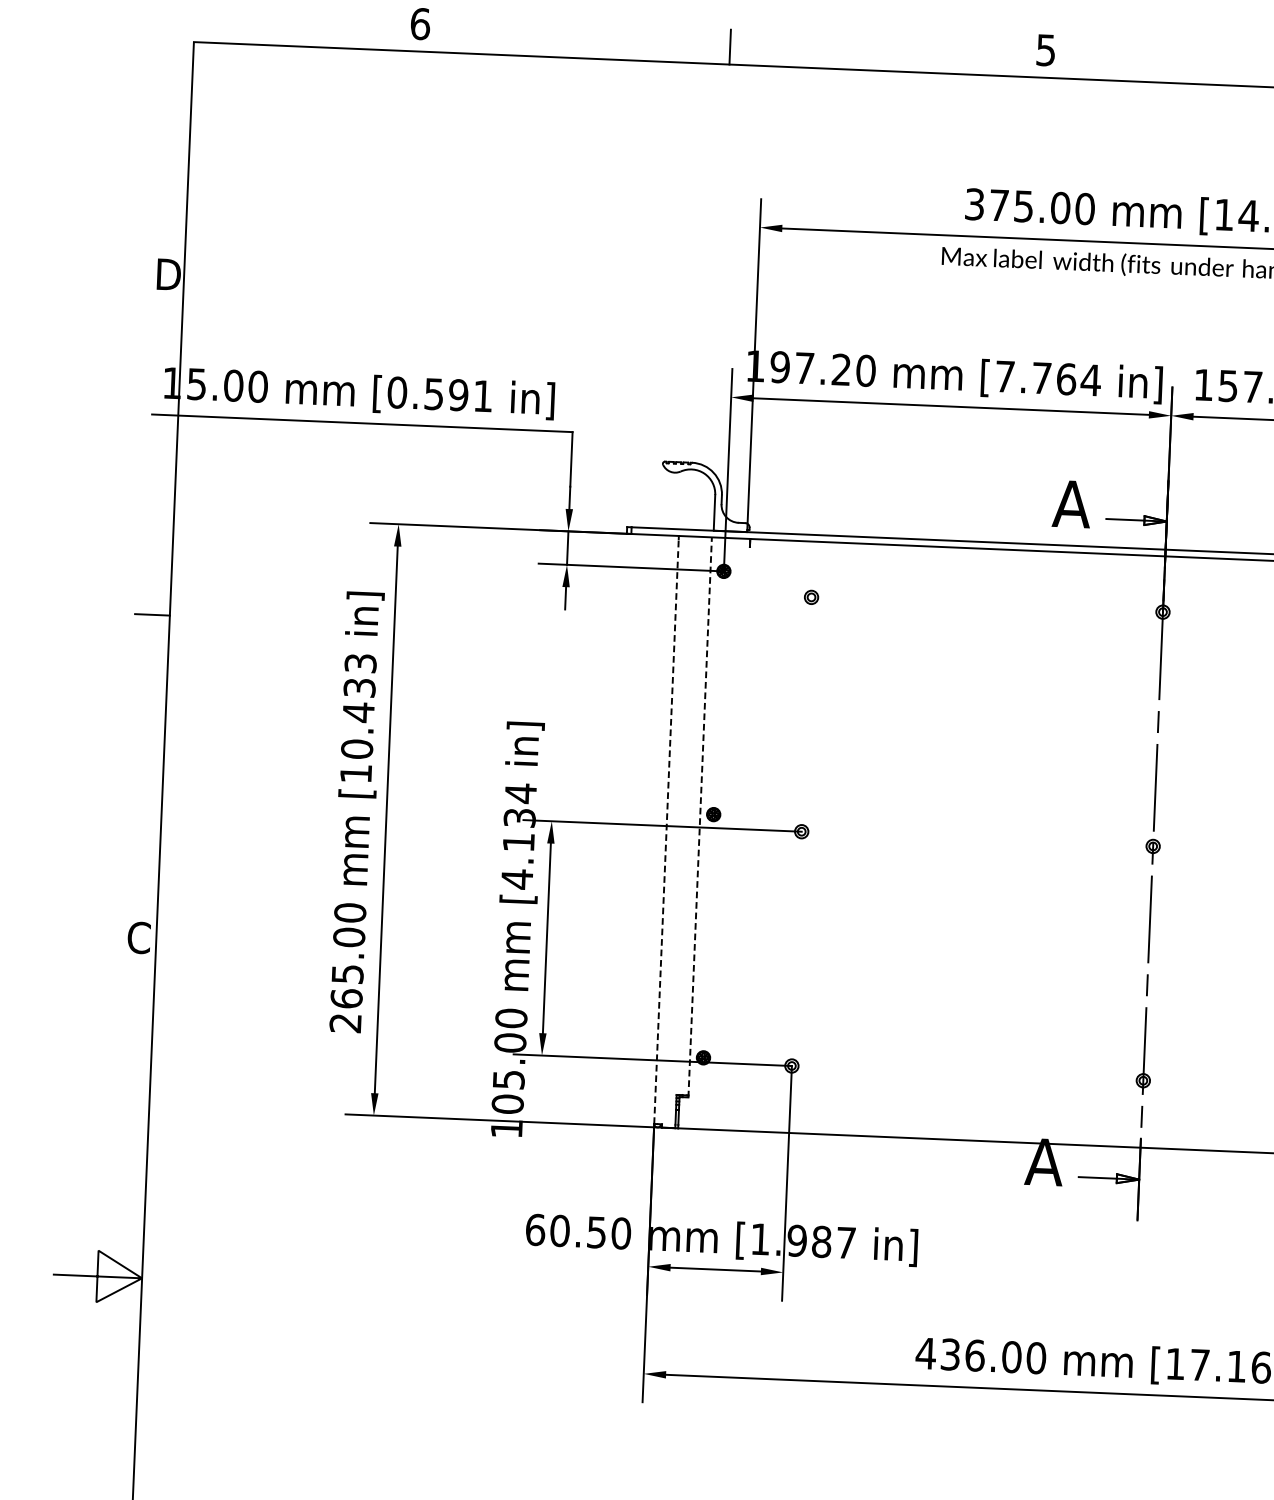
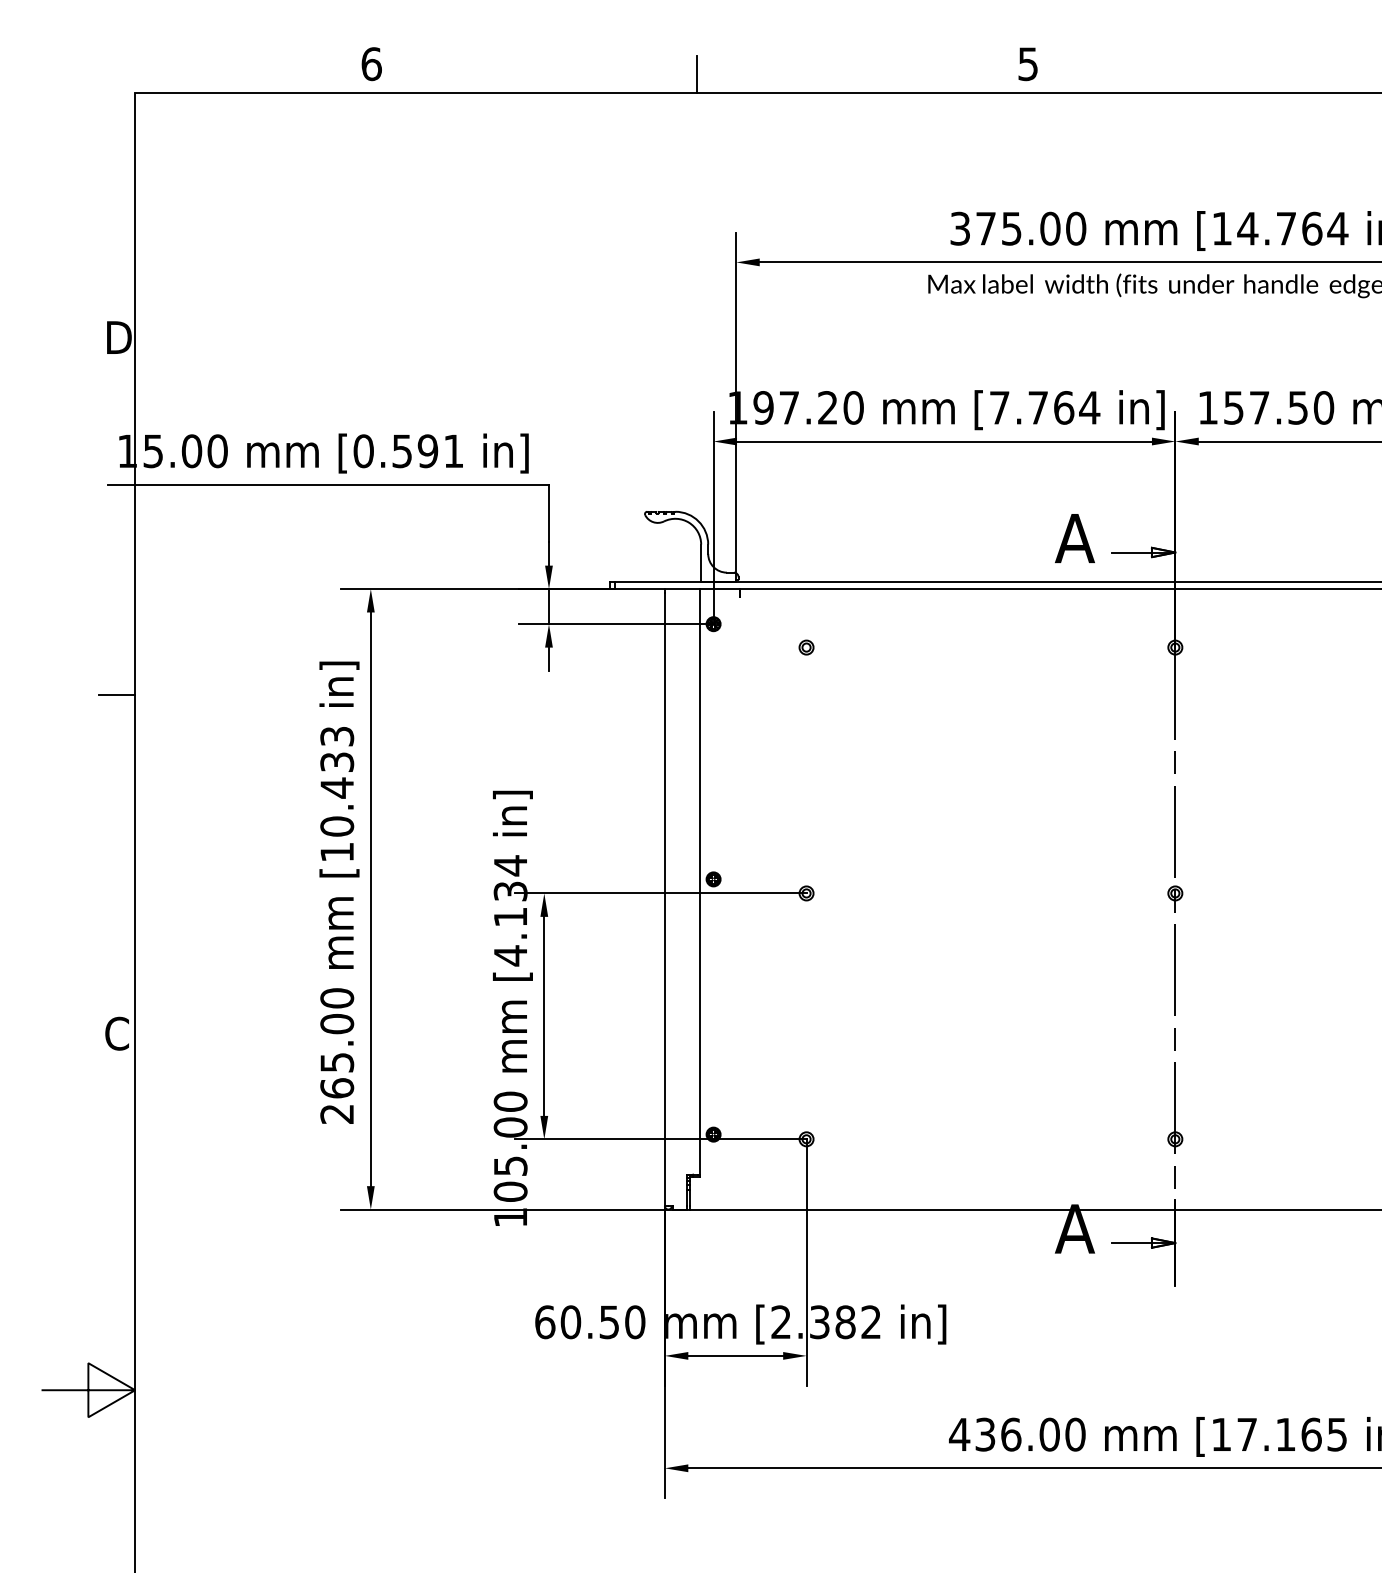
line: (700, 817) -> (699, 882), dashed -> solid
line: (666, 831) -> (664, 899), dashed -> solid
text: (802, 1241) -> (825, 1322), [1.987 -> [2.382

